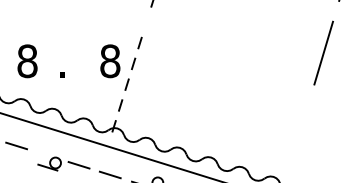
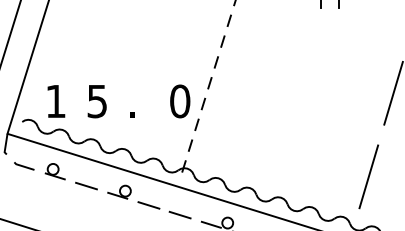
line: (145, 22) -> (215, 62), added
text: (27, 61) -> (97, 101), 8 -> 5
text: (110, 61) -> (180, 101), 8 -> 0
line: (298, 136) -> (368, 176), added
part: (49, 163) -> (119, 191), moved

